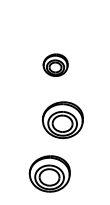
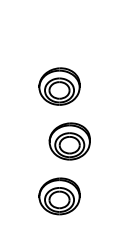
part: (55, 65) -> (59, 86), size x1.67

